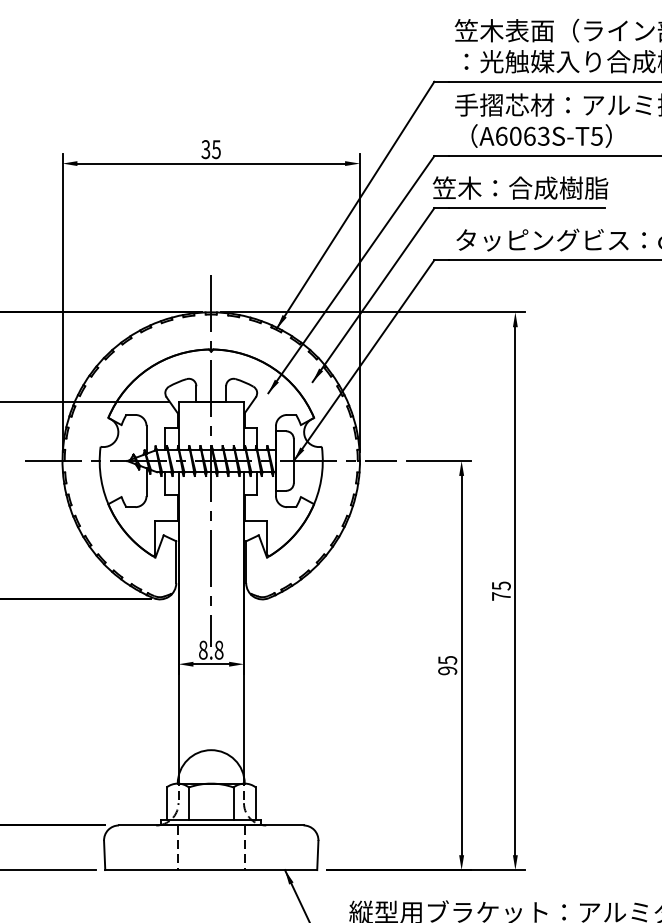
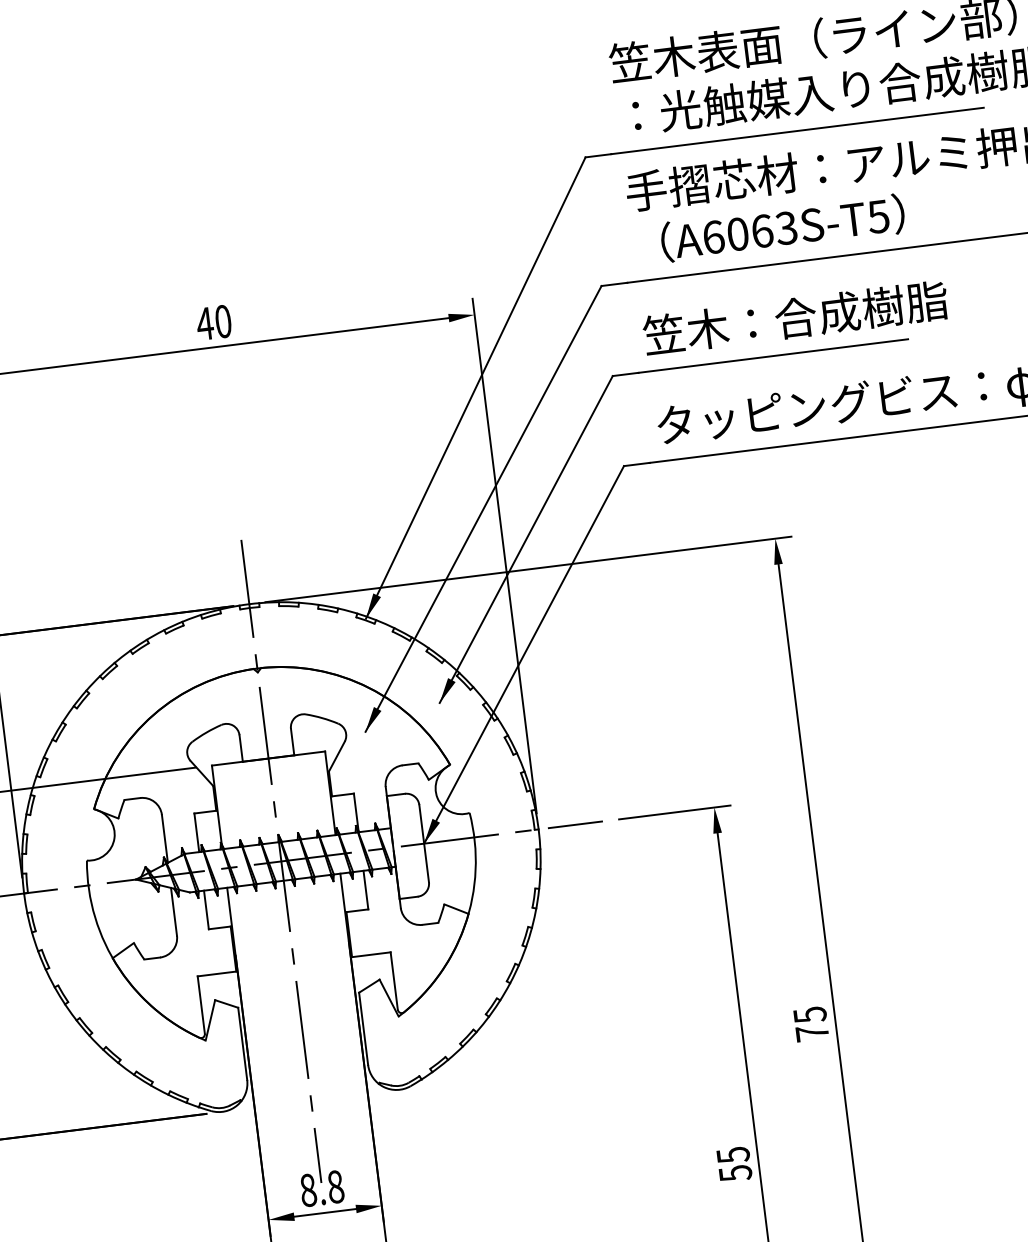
text: (210, 149) -> (212, 322), 35 -> 40
text: (520, 187) -> (795, 316), moved
text: (447, 670) -> (735, 1172), 95 -> 55

